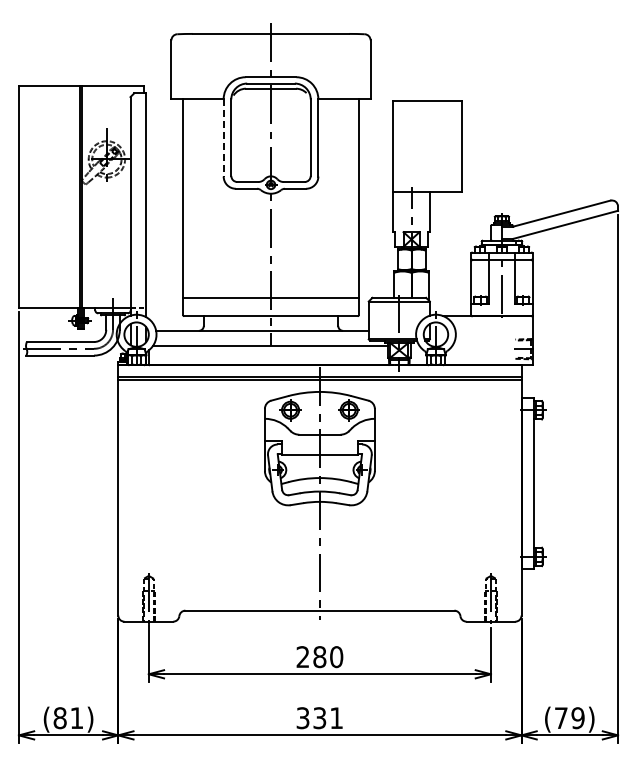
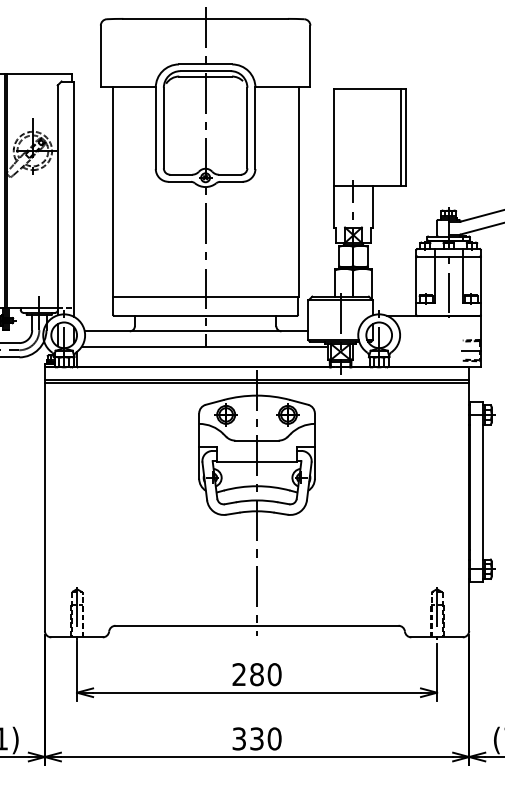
line: (223, 137) -> (155, 127), dashed -> solid
line: (456, 146) -> (400, 137), added
text: (336, 718) -> (274, 739), 331 -> 330

